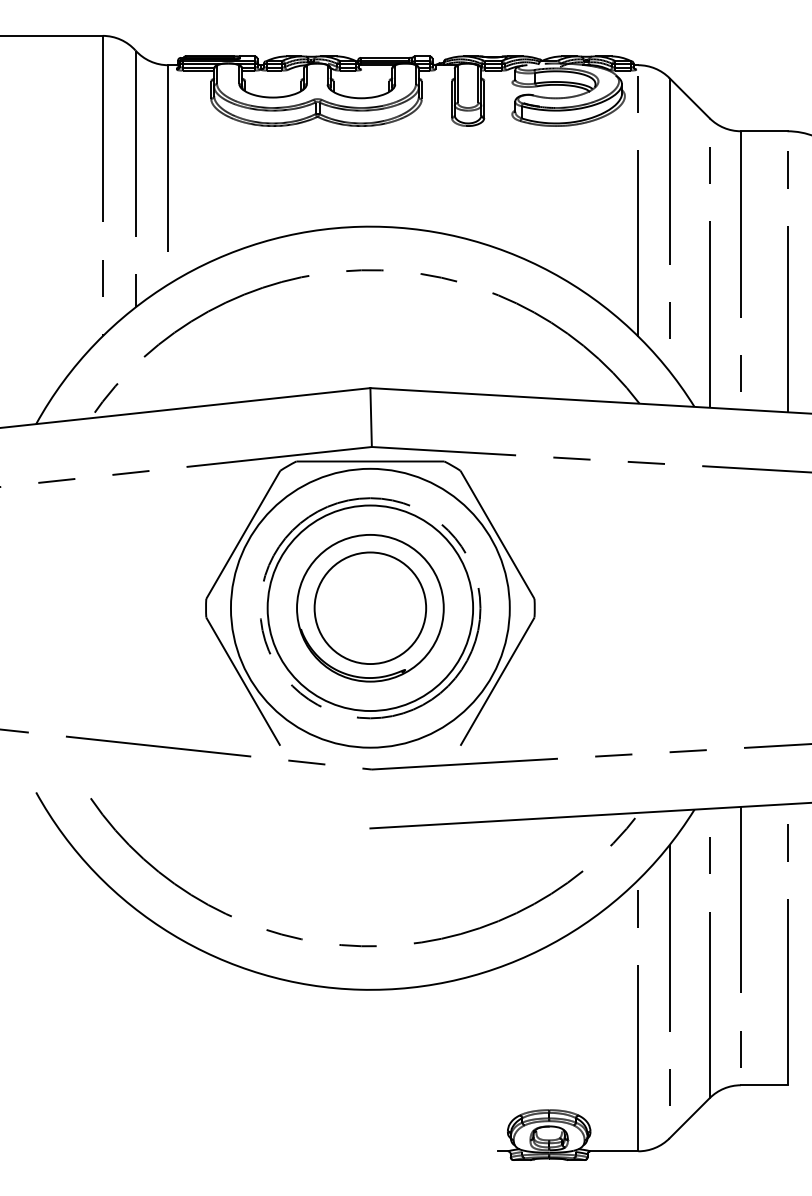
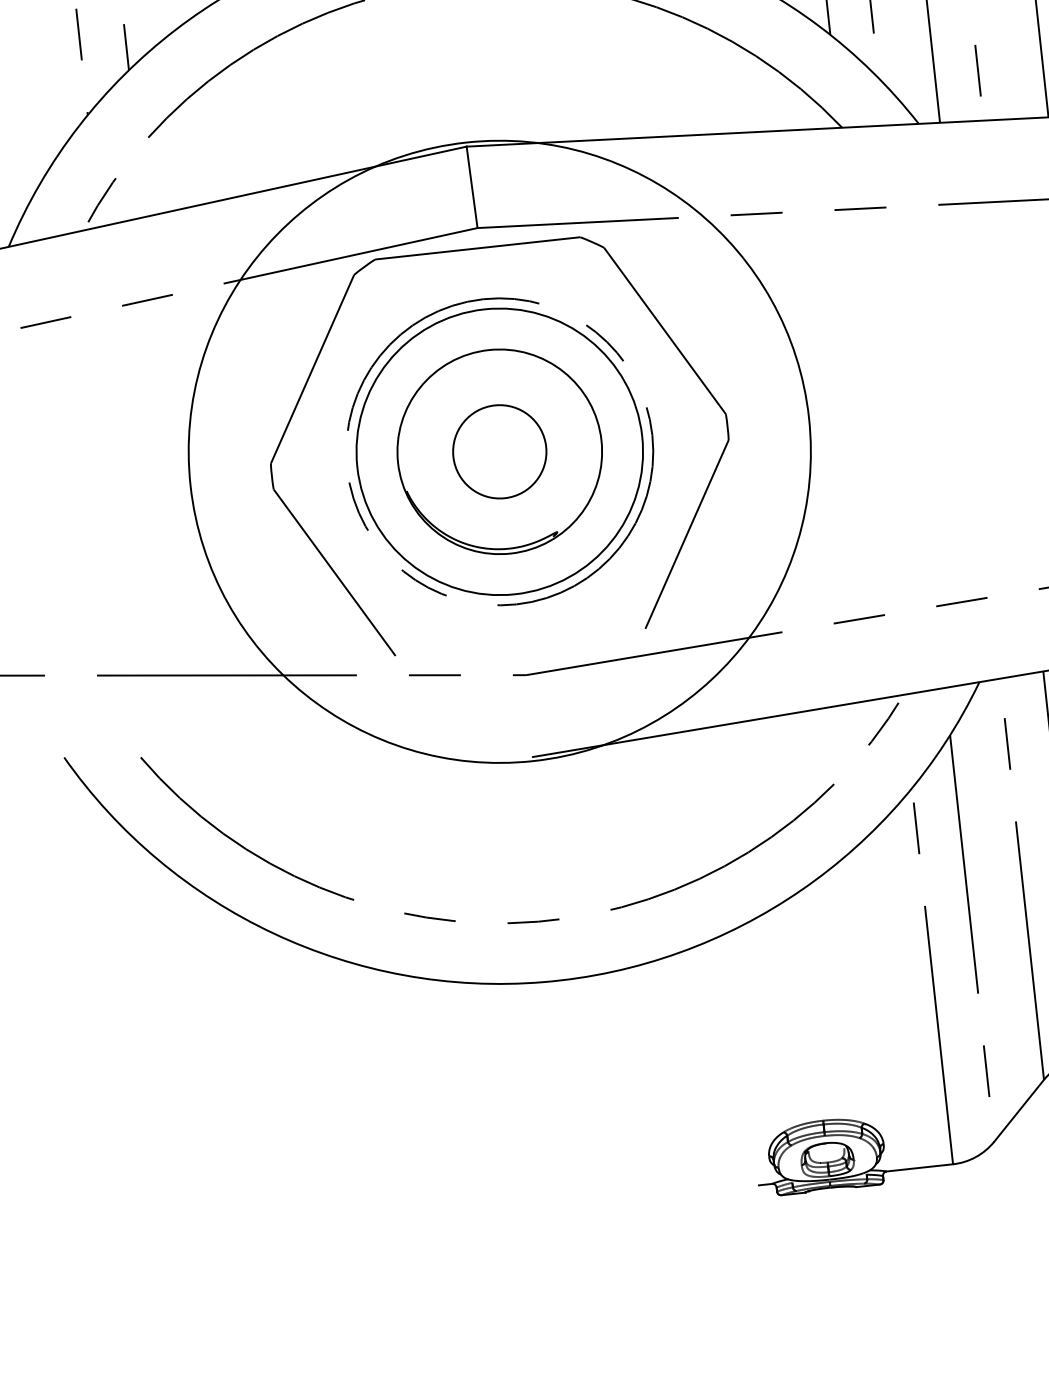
circle: (369, 607) -> (498, 450), size x1.6
circle: (370, 608) -> (499, 452), size x0.6

